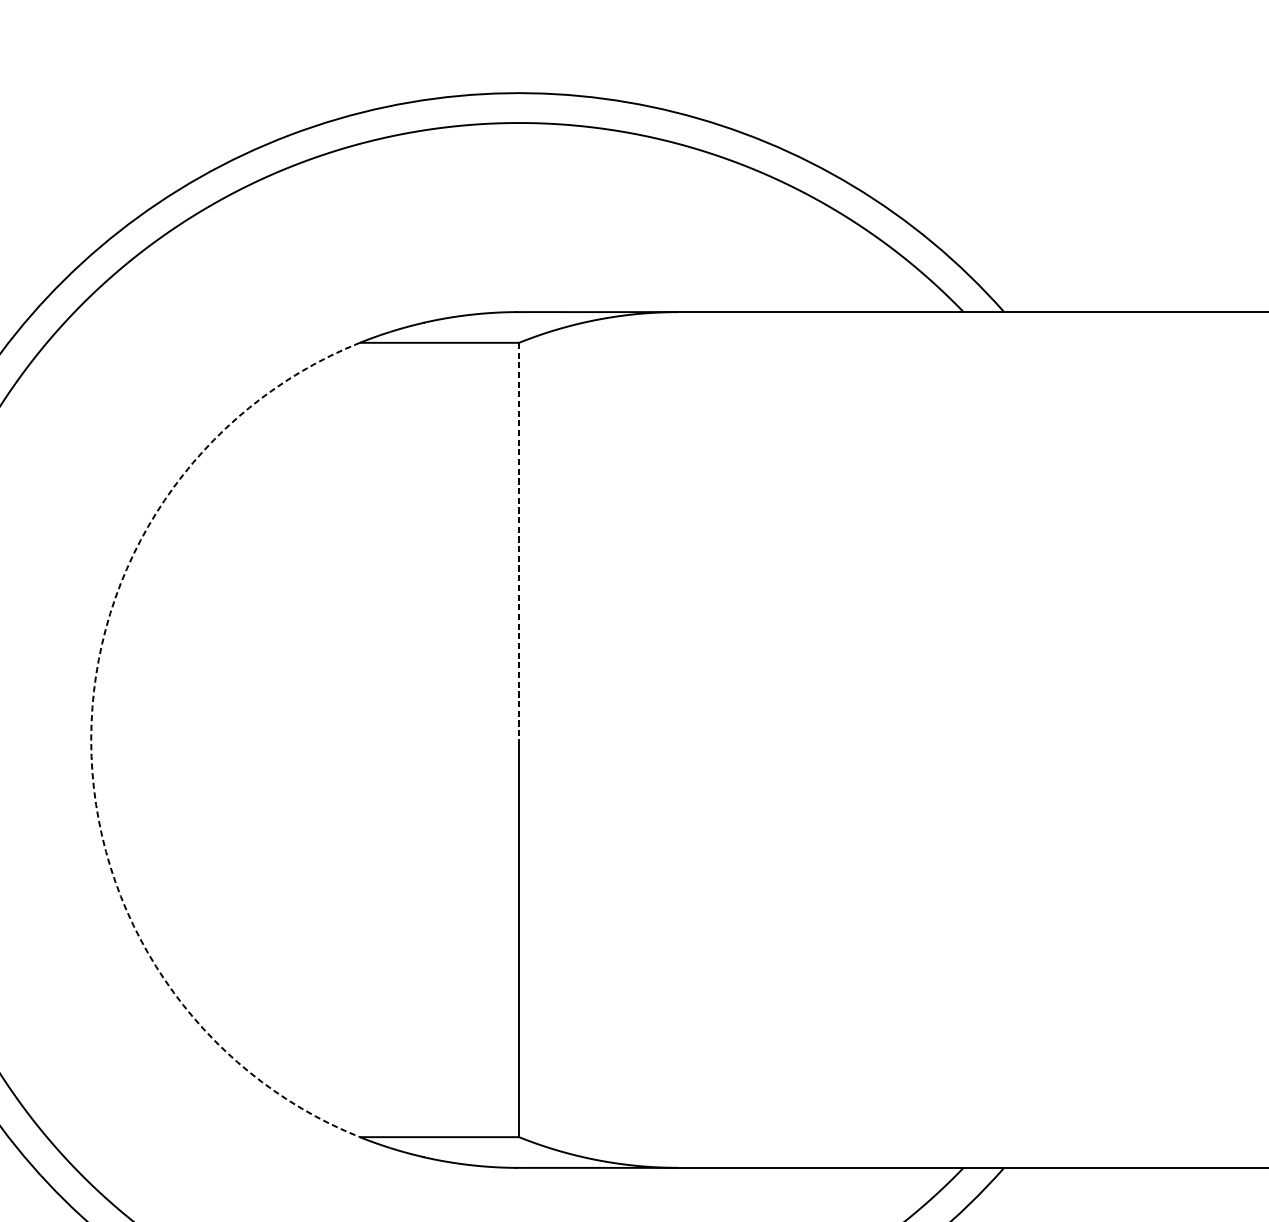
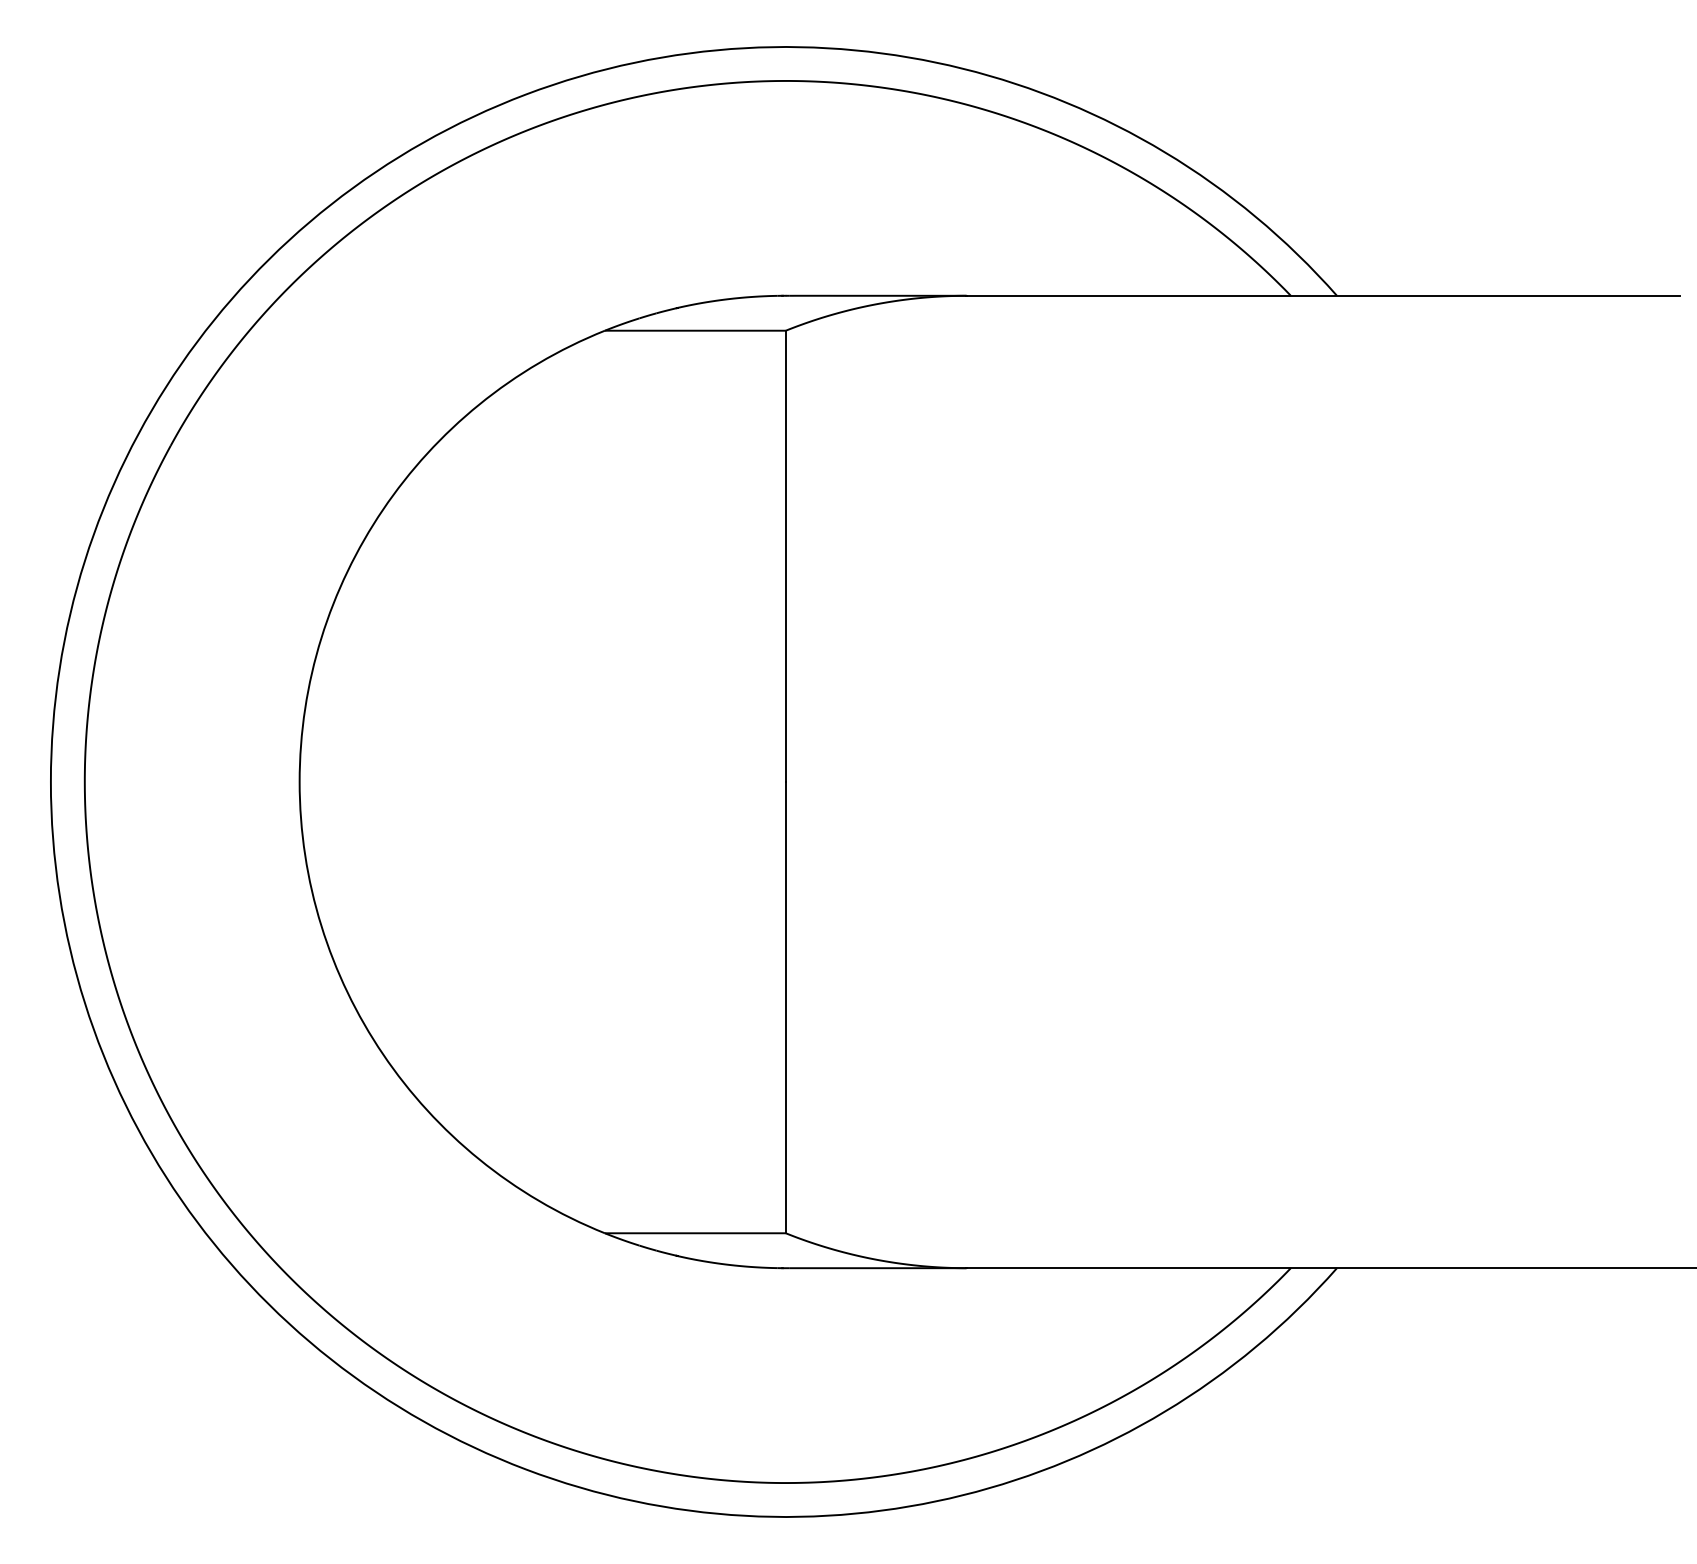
line: (518, 541) -> (785, 556), dashed -> solid
arc: (91, 740) -> (299, 782), dashed -> solid

